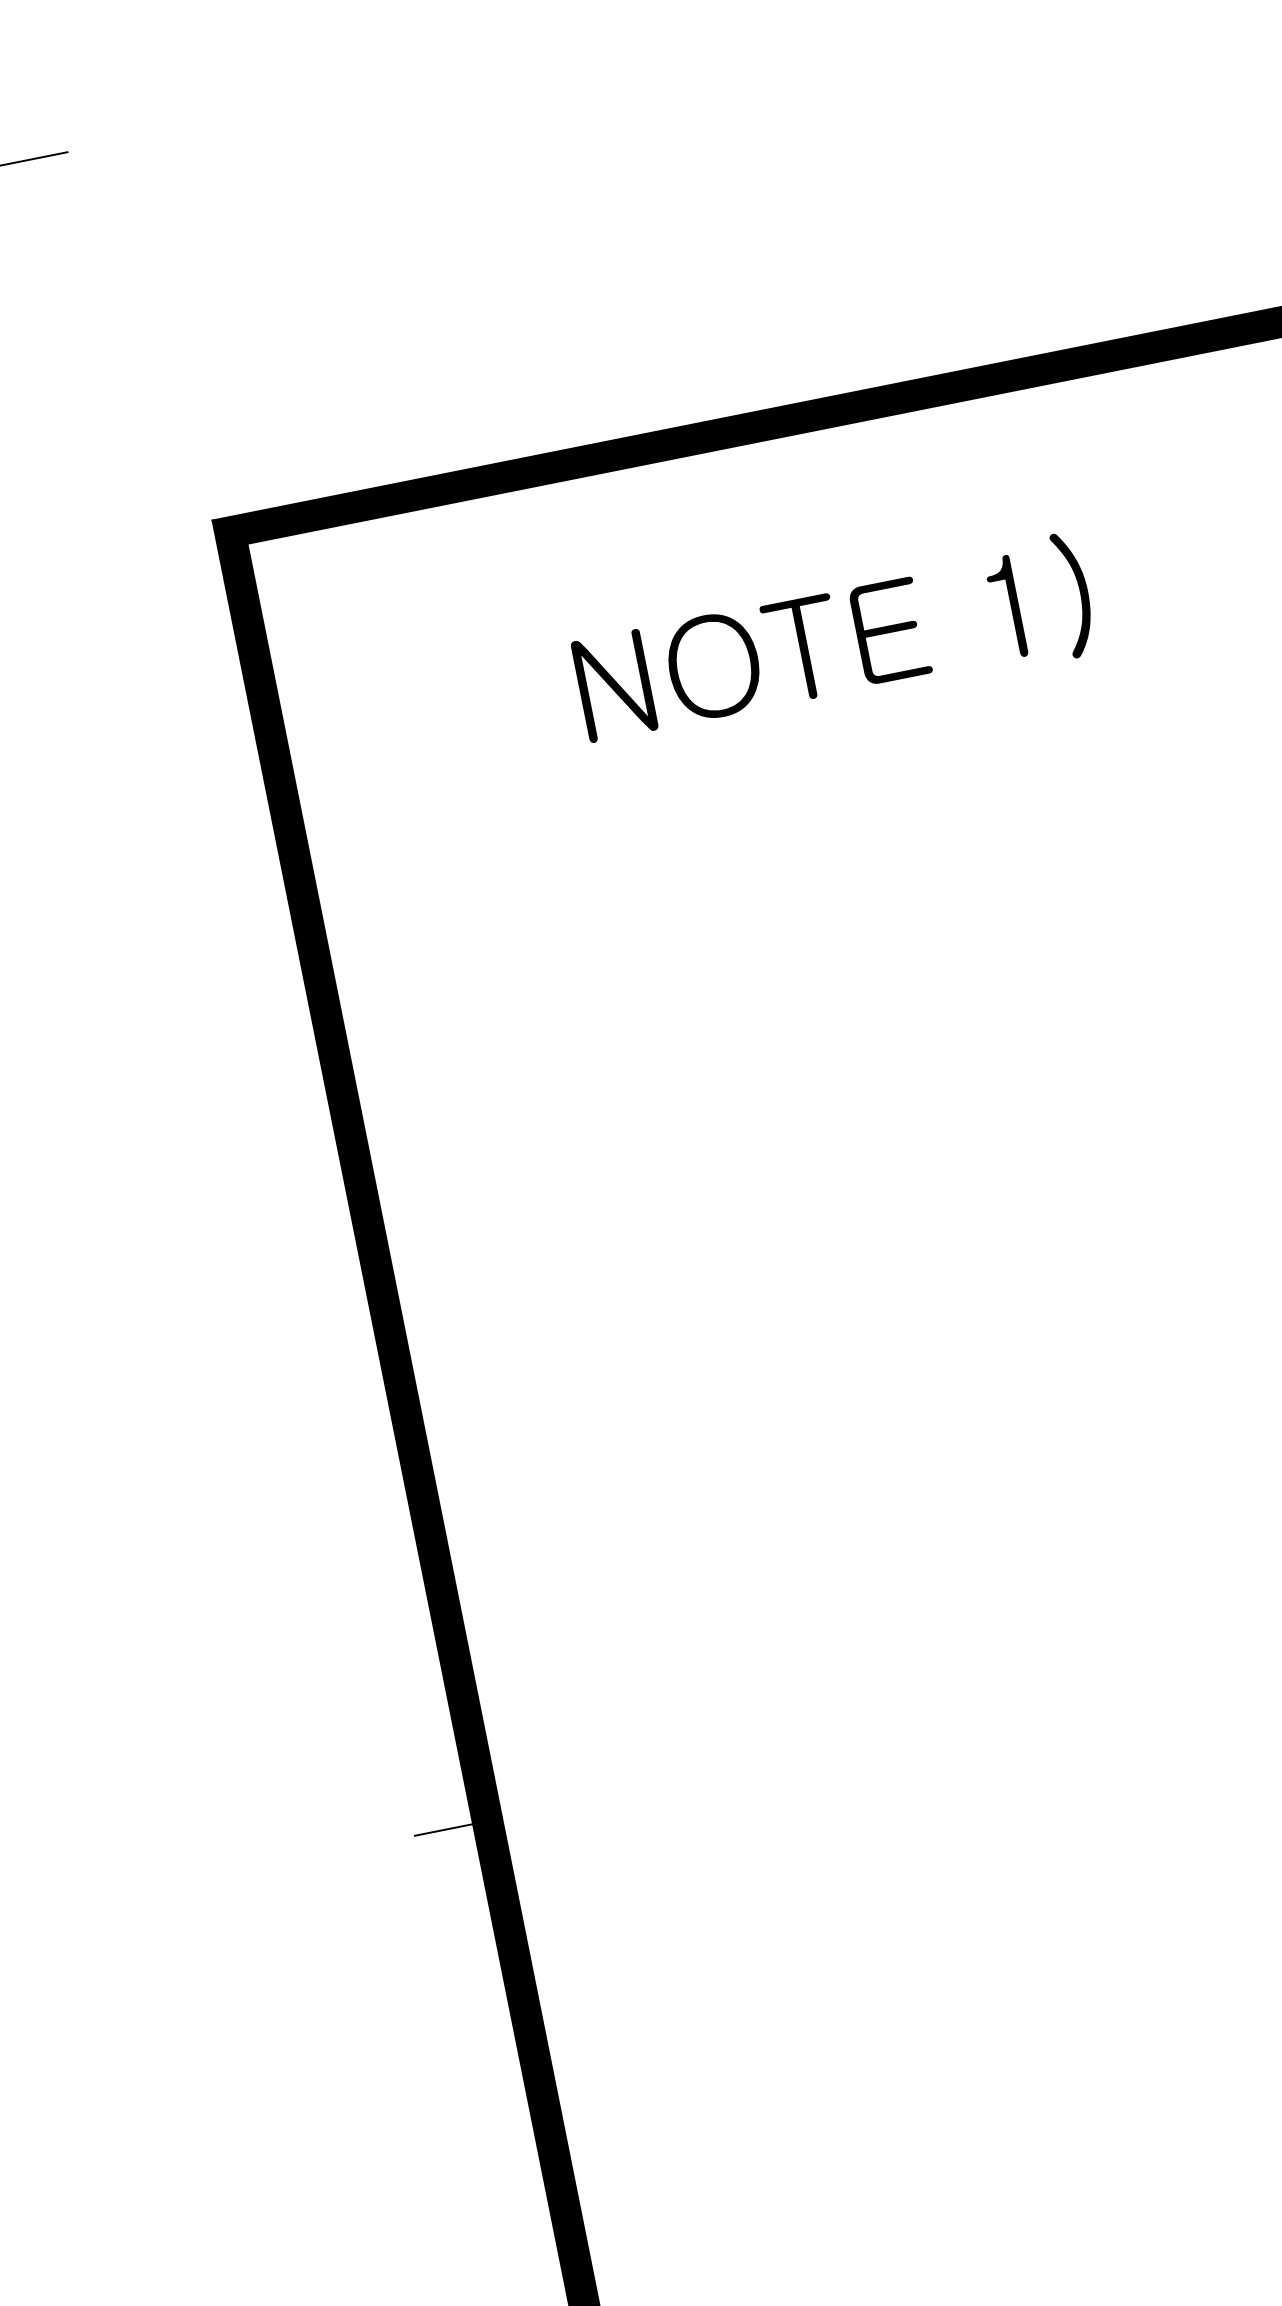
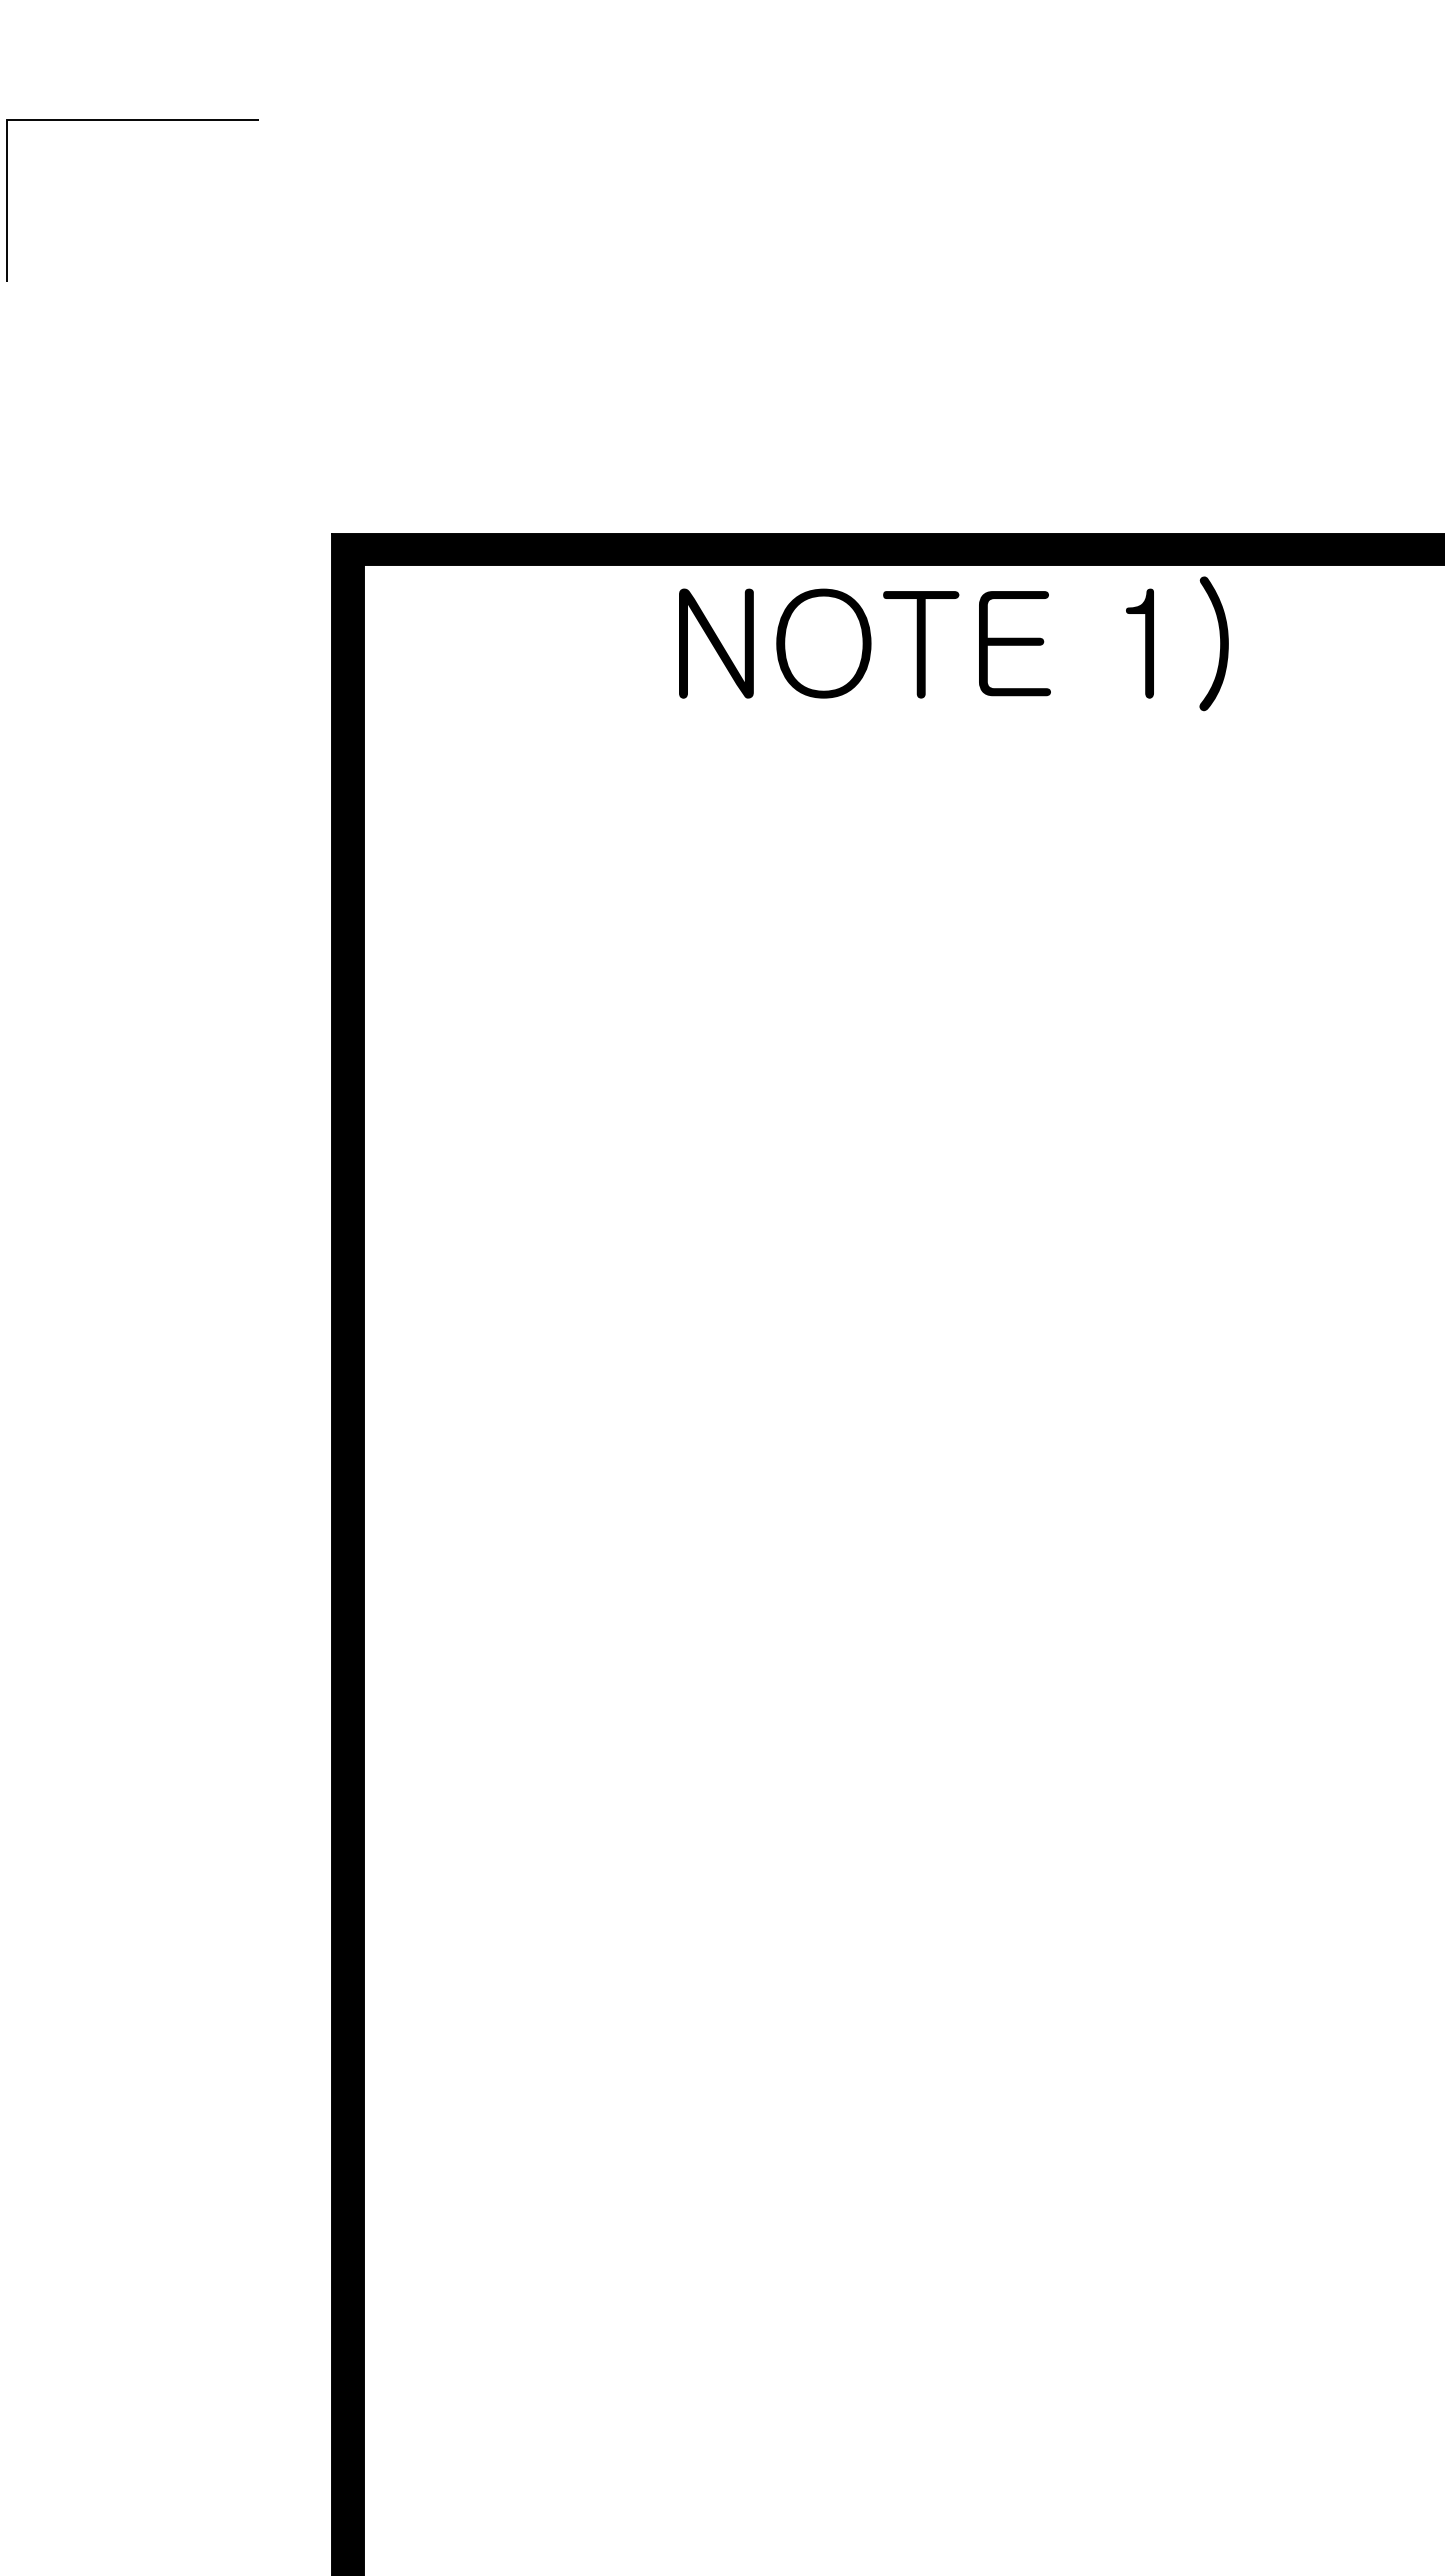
text: (833, 642) -> (953, 643), moved
line: (443, 1829) -> (300, 1944), removed

